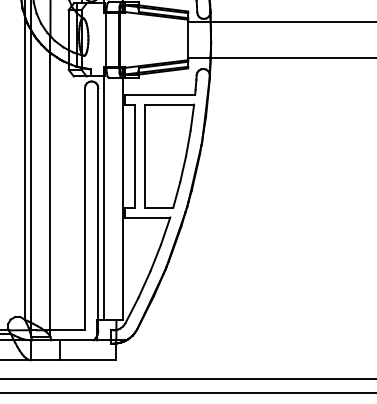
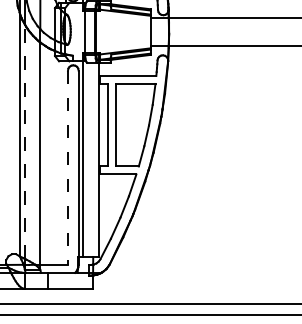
line: (30, 176) -> (24, 141), solid -> dashed
line: (85, 210) -> (68, 168), solid -> dashed

